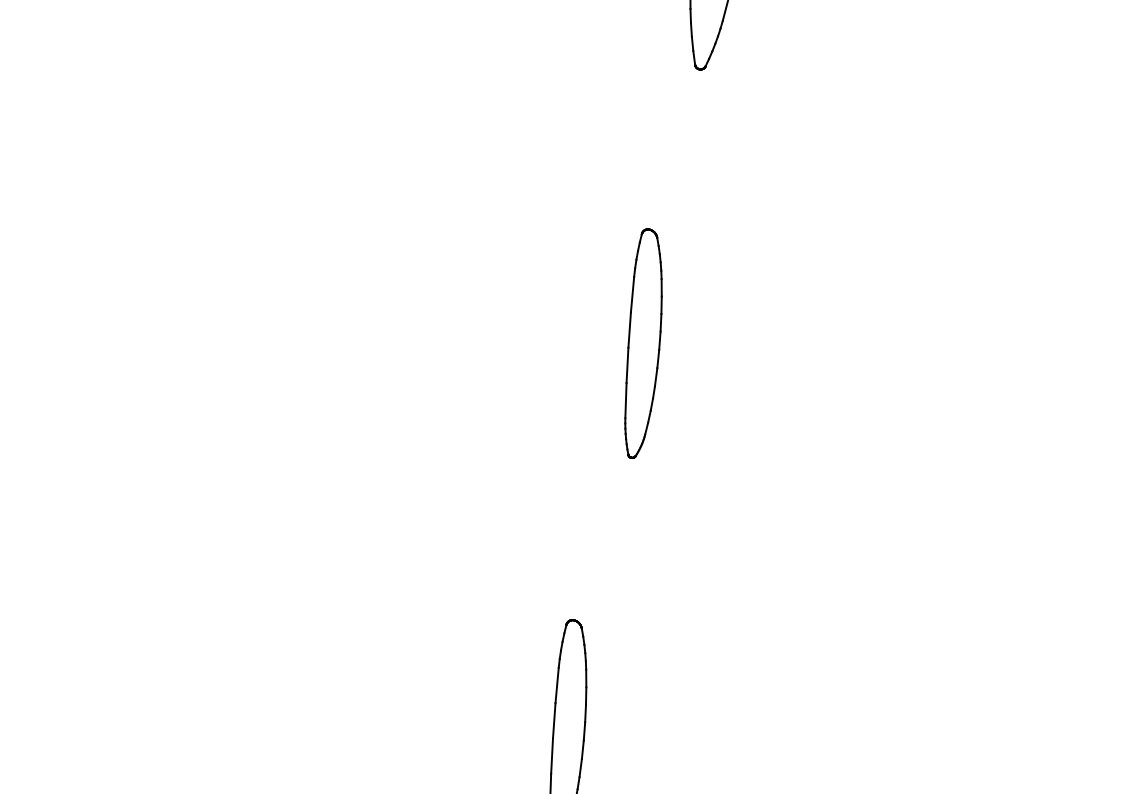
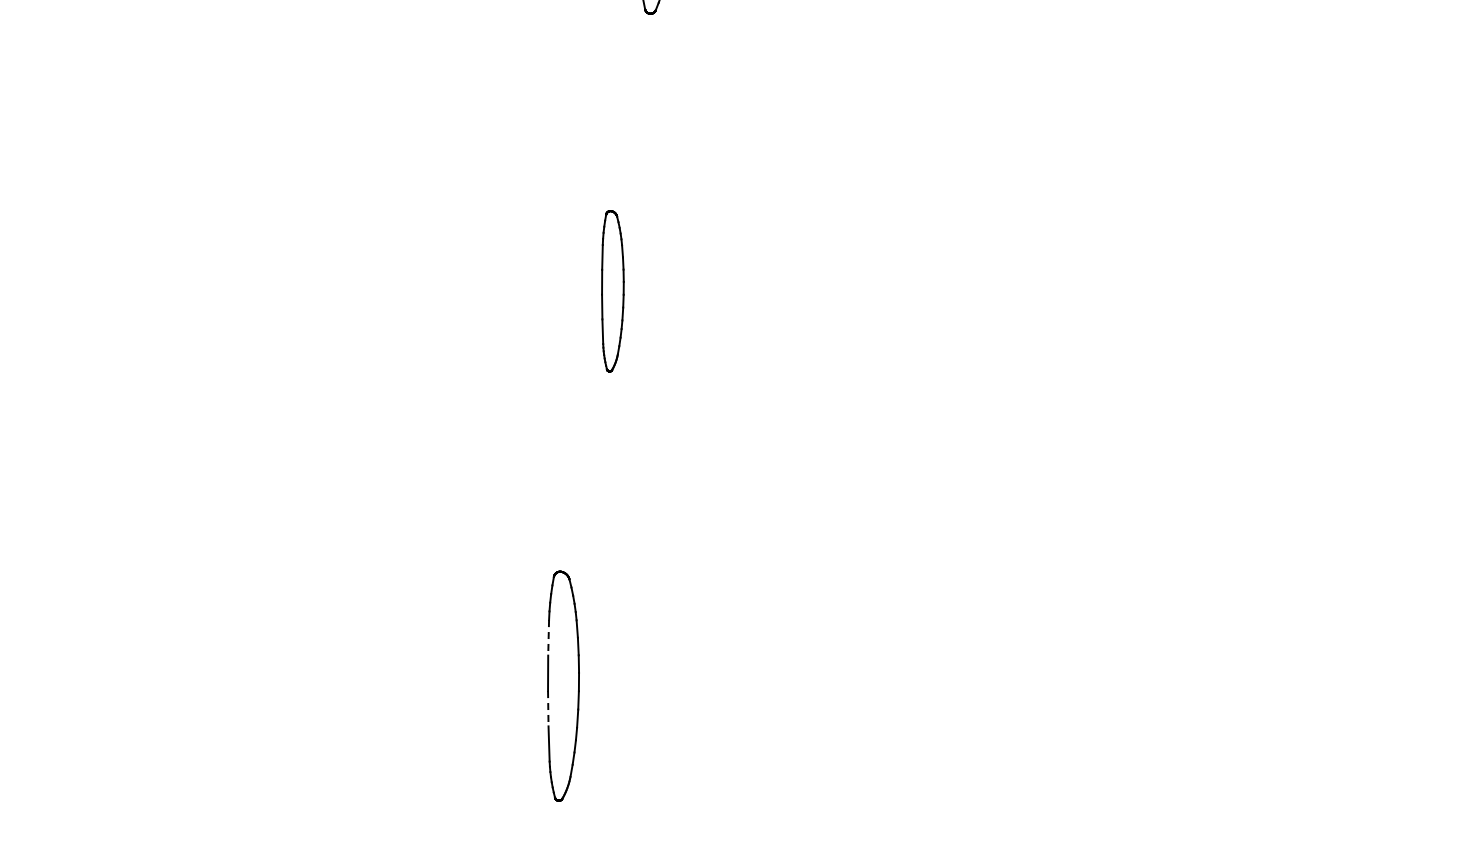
part: (643, 343) -> (612, 290), size x0.7
line: (557, 685) -> (548, 637), solid -> dashed
line: (552, 755) -> (548, 708), solid -> dashed

